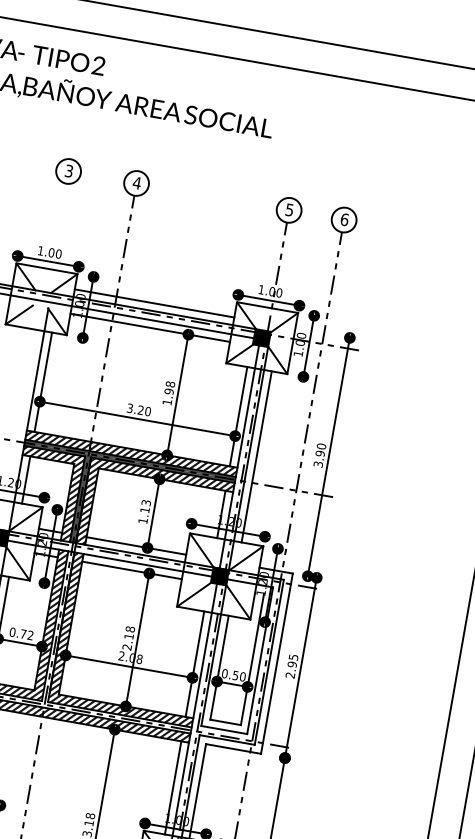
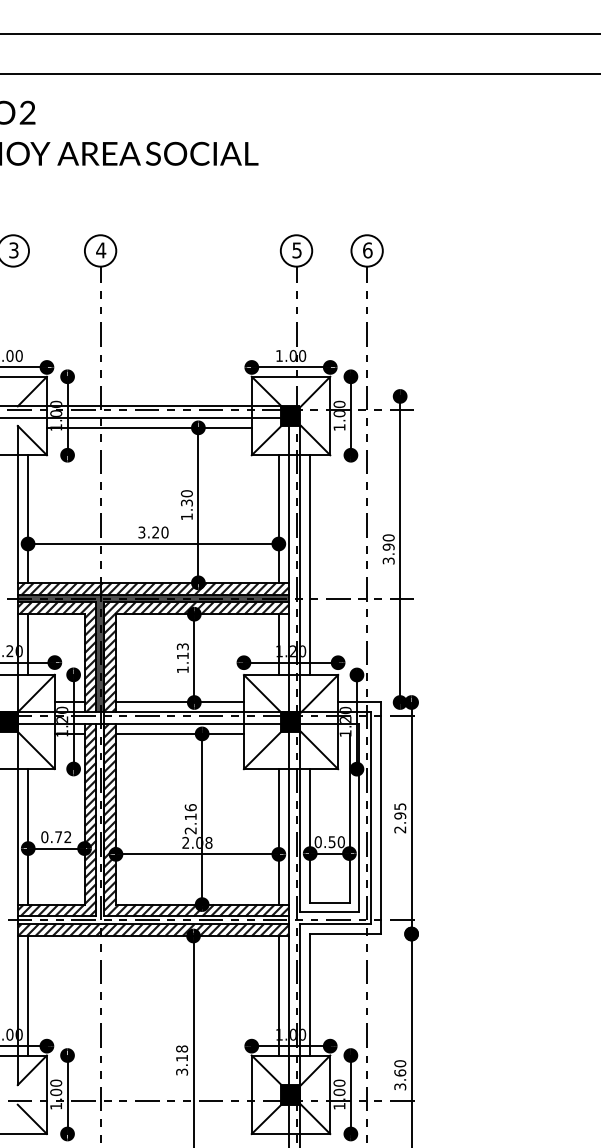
line: (154, 303) -> (149, 396), removed
text: (169, 388) -> (186, 498), 1.98 -> 1.30
text: (130, 629) -> (190, 807), 2.18 -> 2.16

